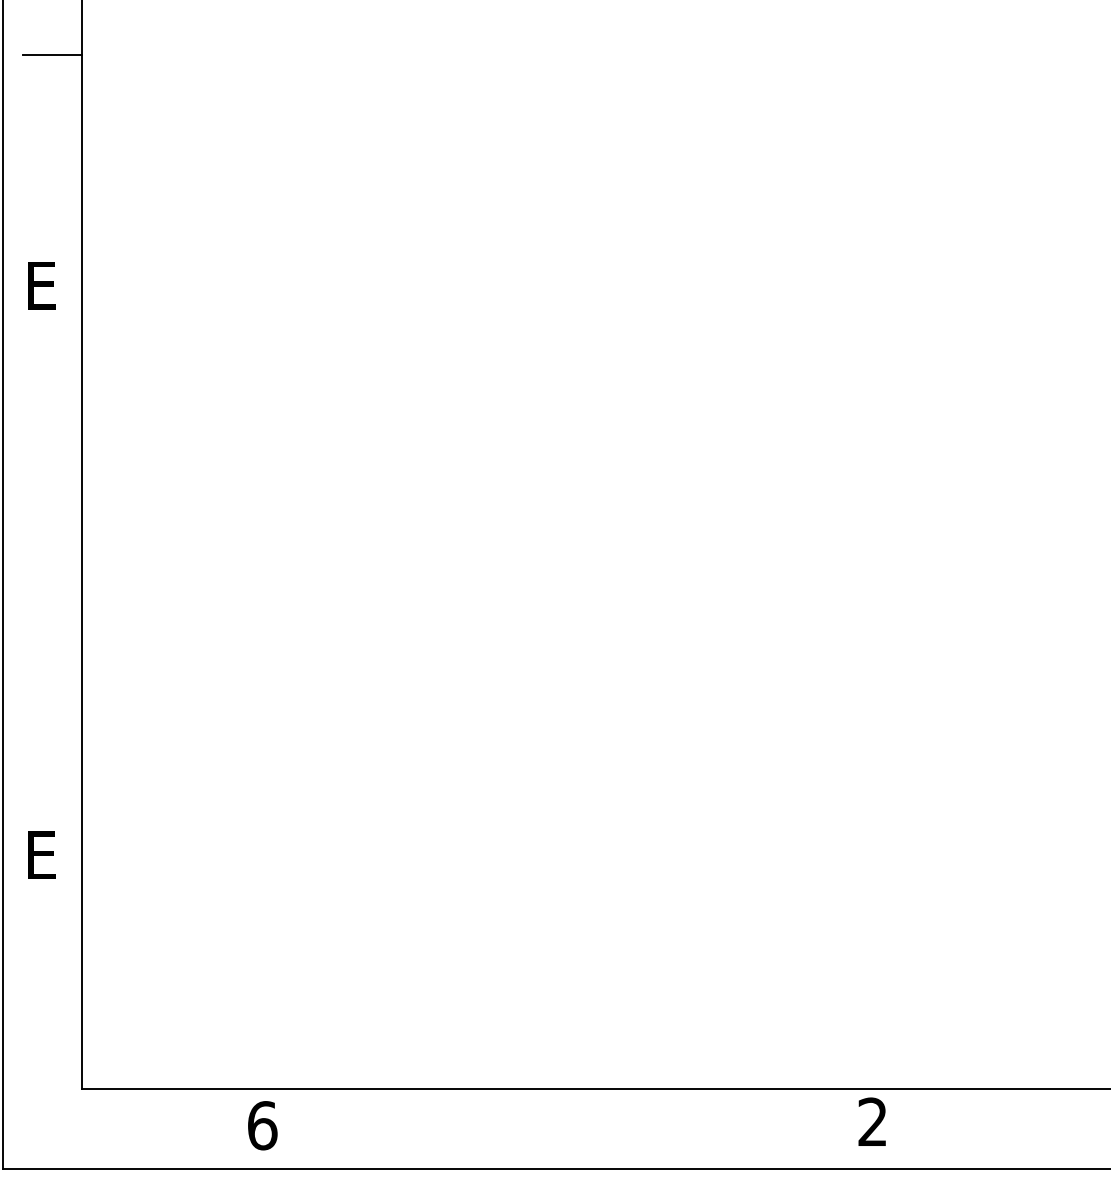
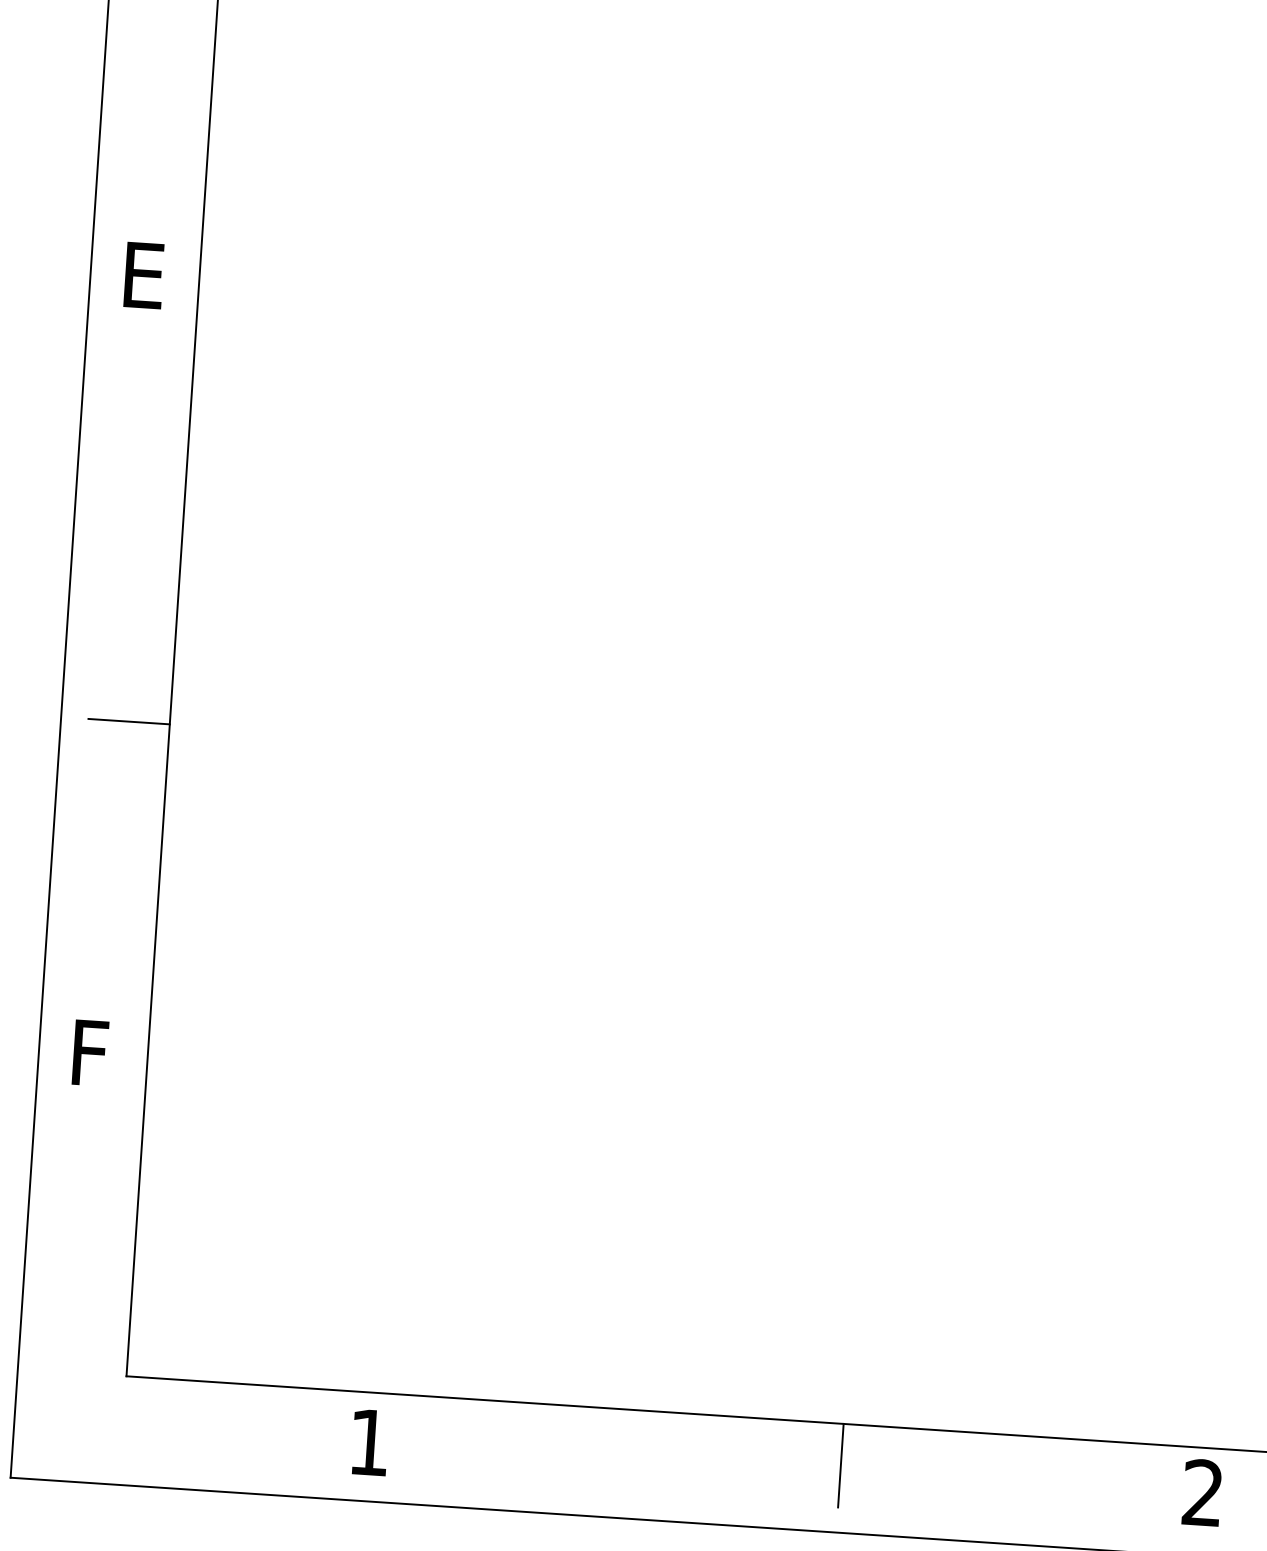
line: (52, 611) -> (129, 721), added
text: (44, 854) -> (96, 1052), E -> F
line: (607, 1119) -> (840, 1465), added
text: (262, 1125) -> (369, 1442), 6 -> 1

